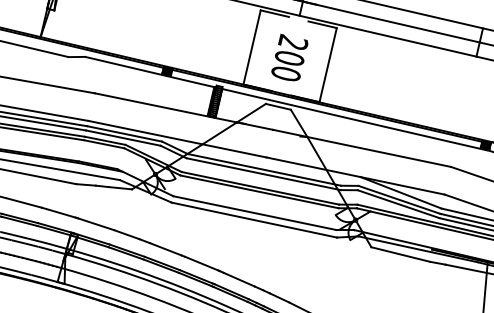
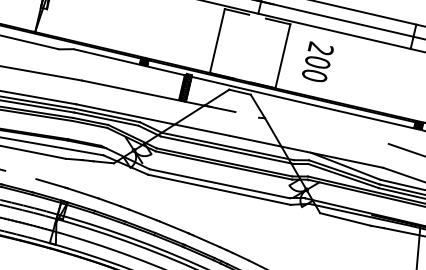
text: (289, 57) -> (317, 61), moved
line: (361, 148) -> (311, 128), removed
line: (23, 202) -> (20, 174), removed

